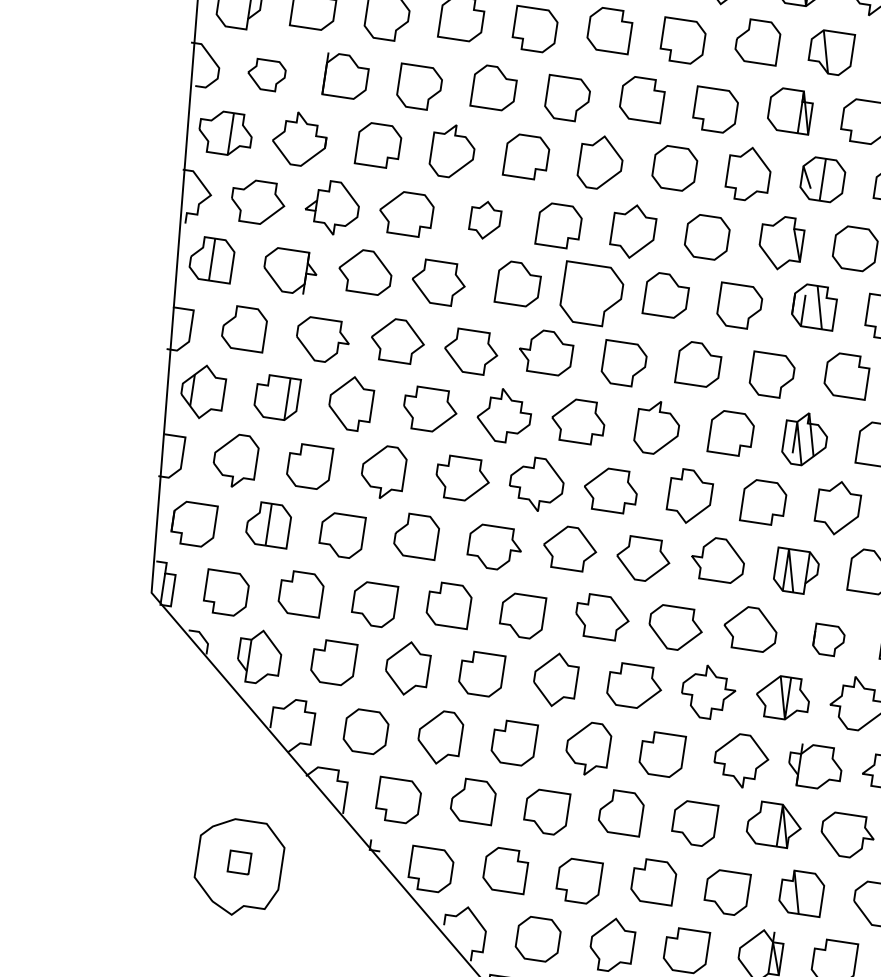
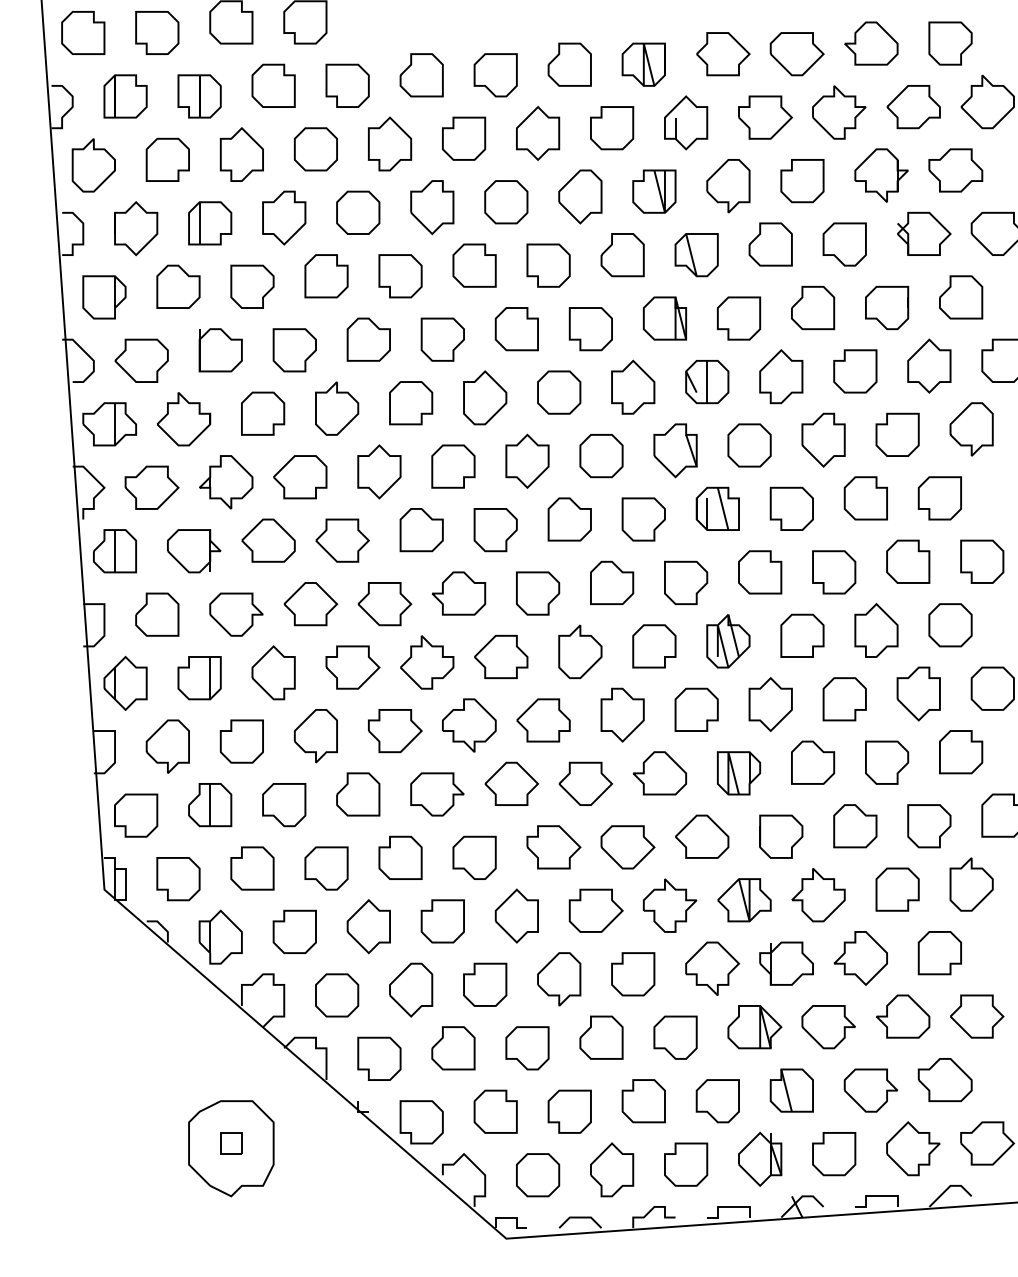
part: (266, 74) -> (141, 360), size x1.43
part: (485, 219) -> (379, 471), size x1.43
part: (591, 295) -> (495, 530), size x0.71
part: (829, 640) -> (781, 836), size x1.43

